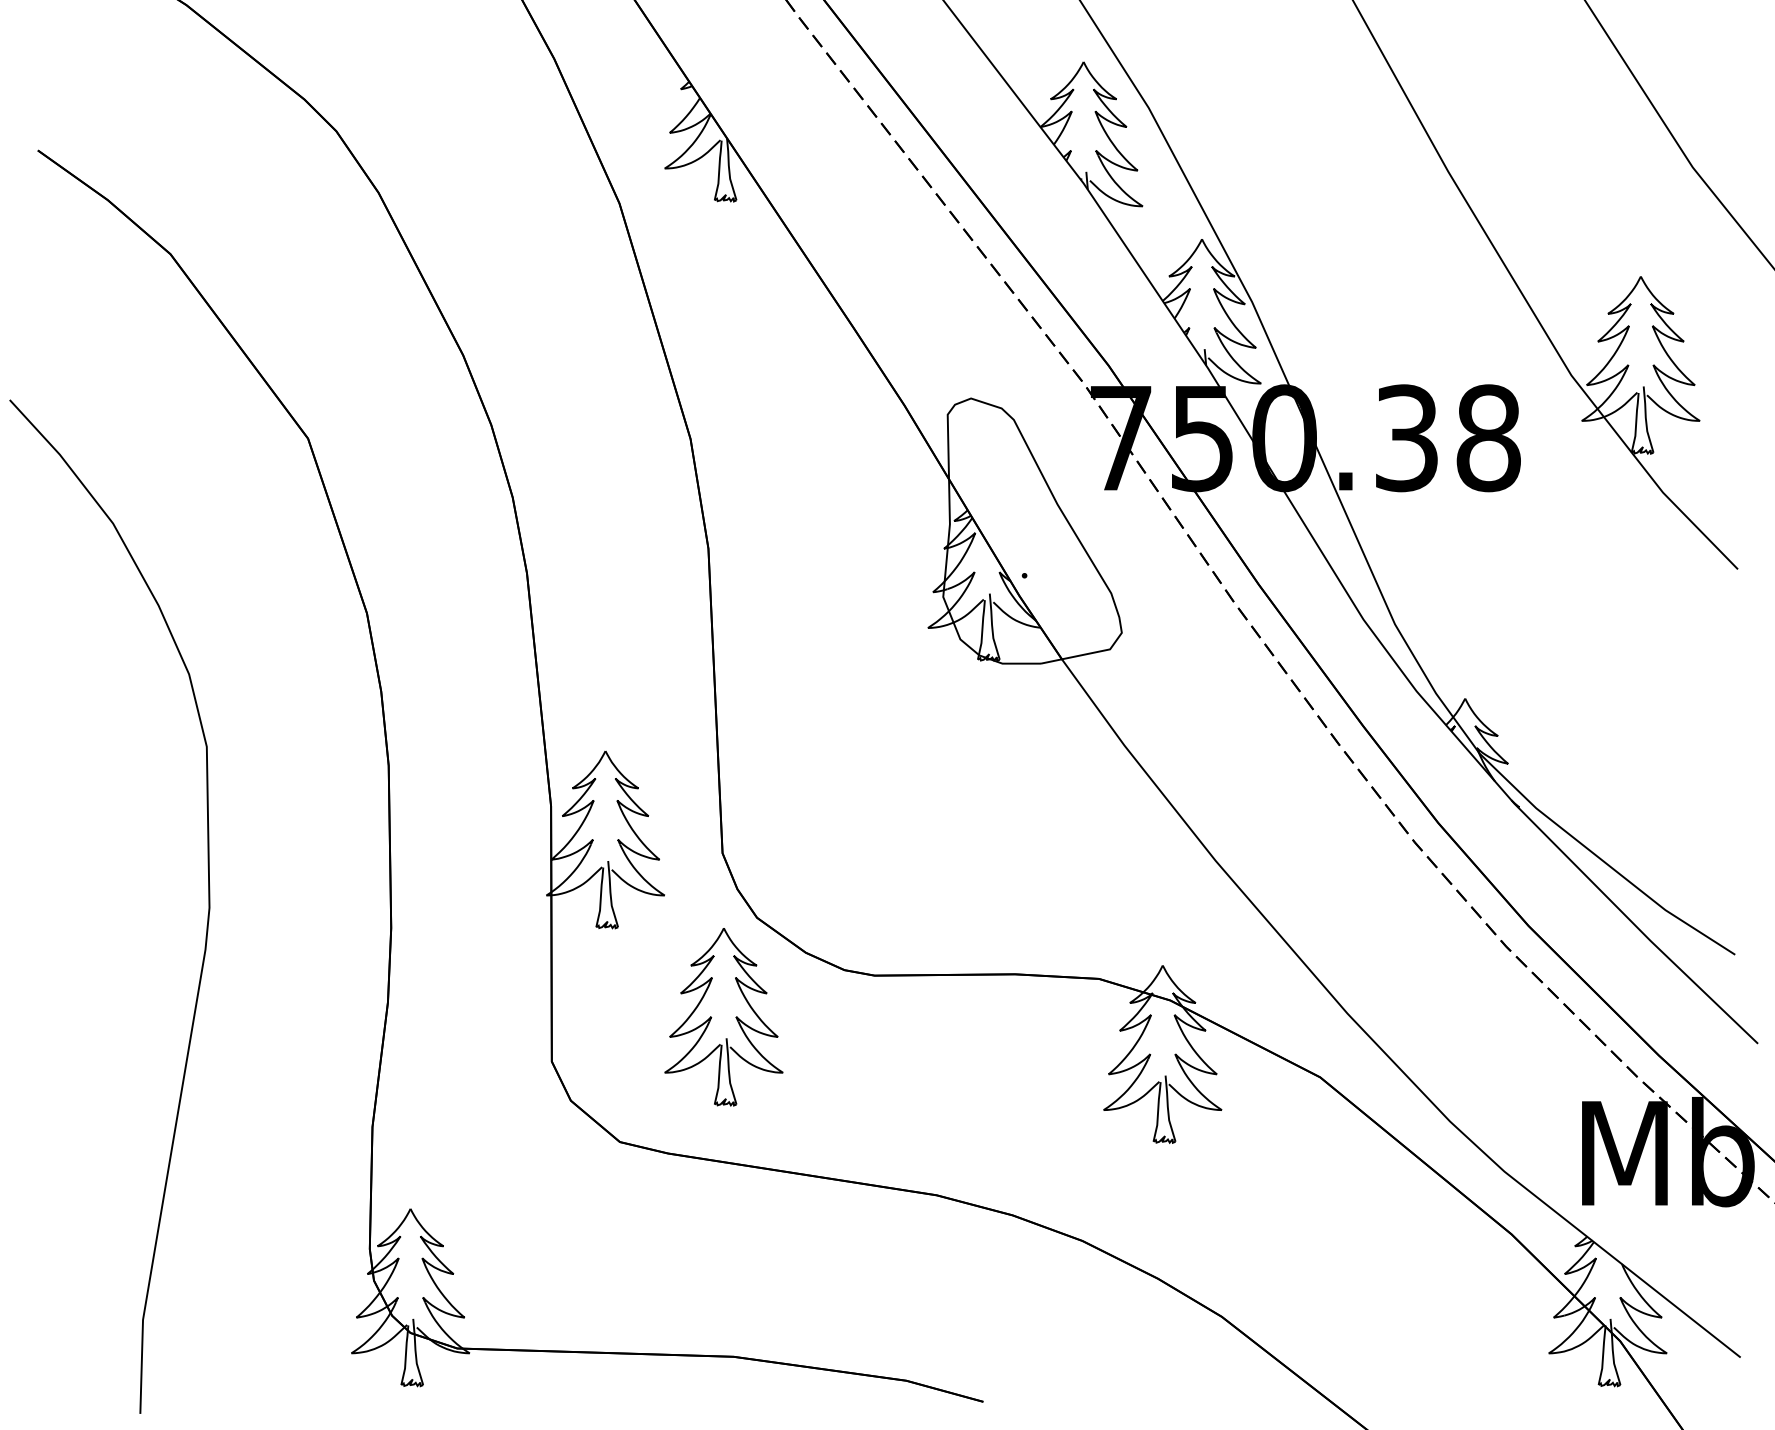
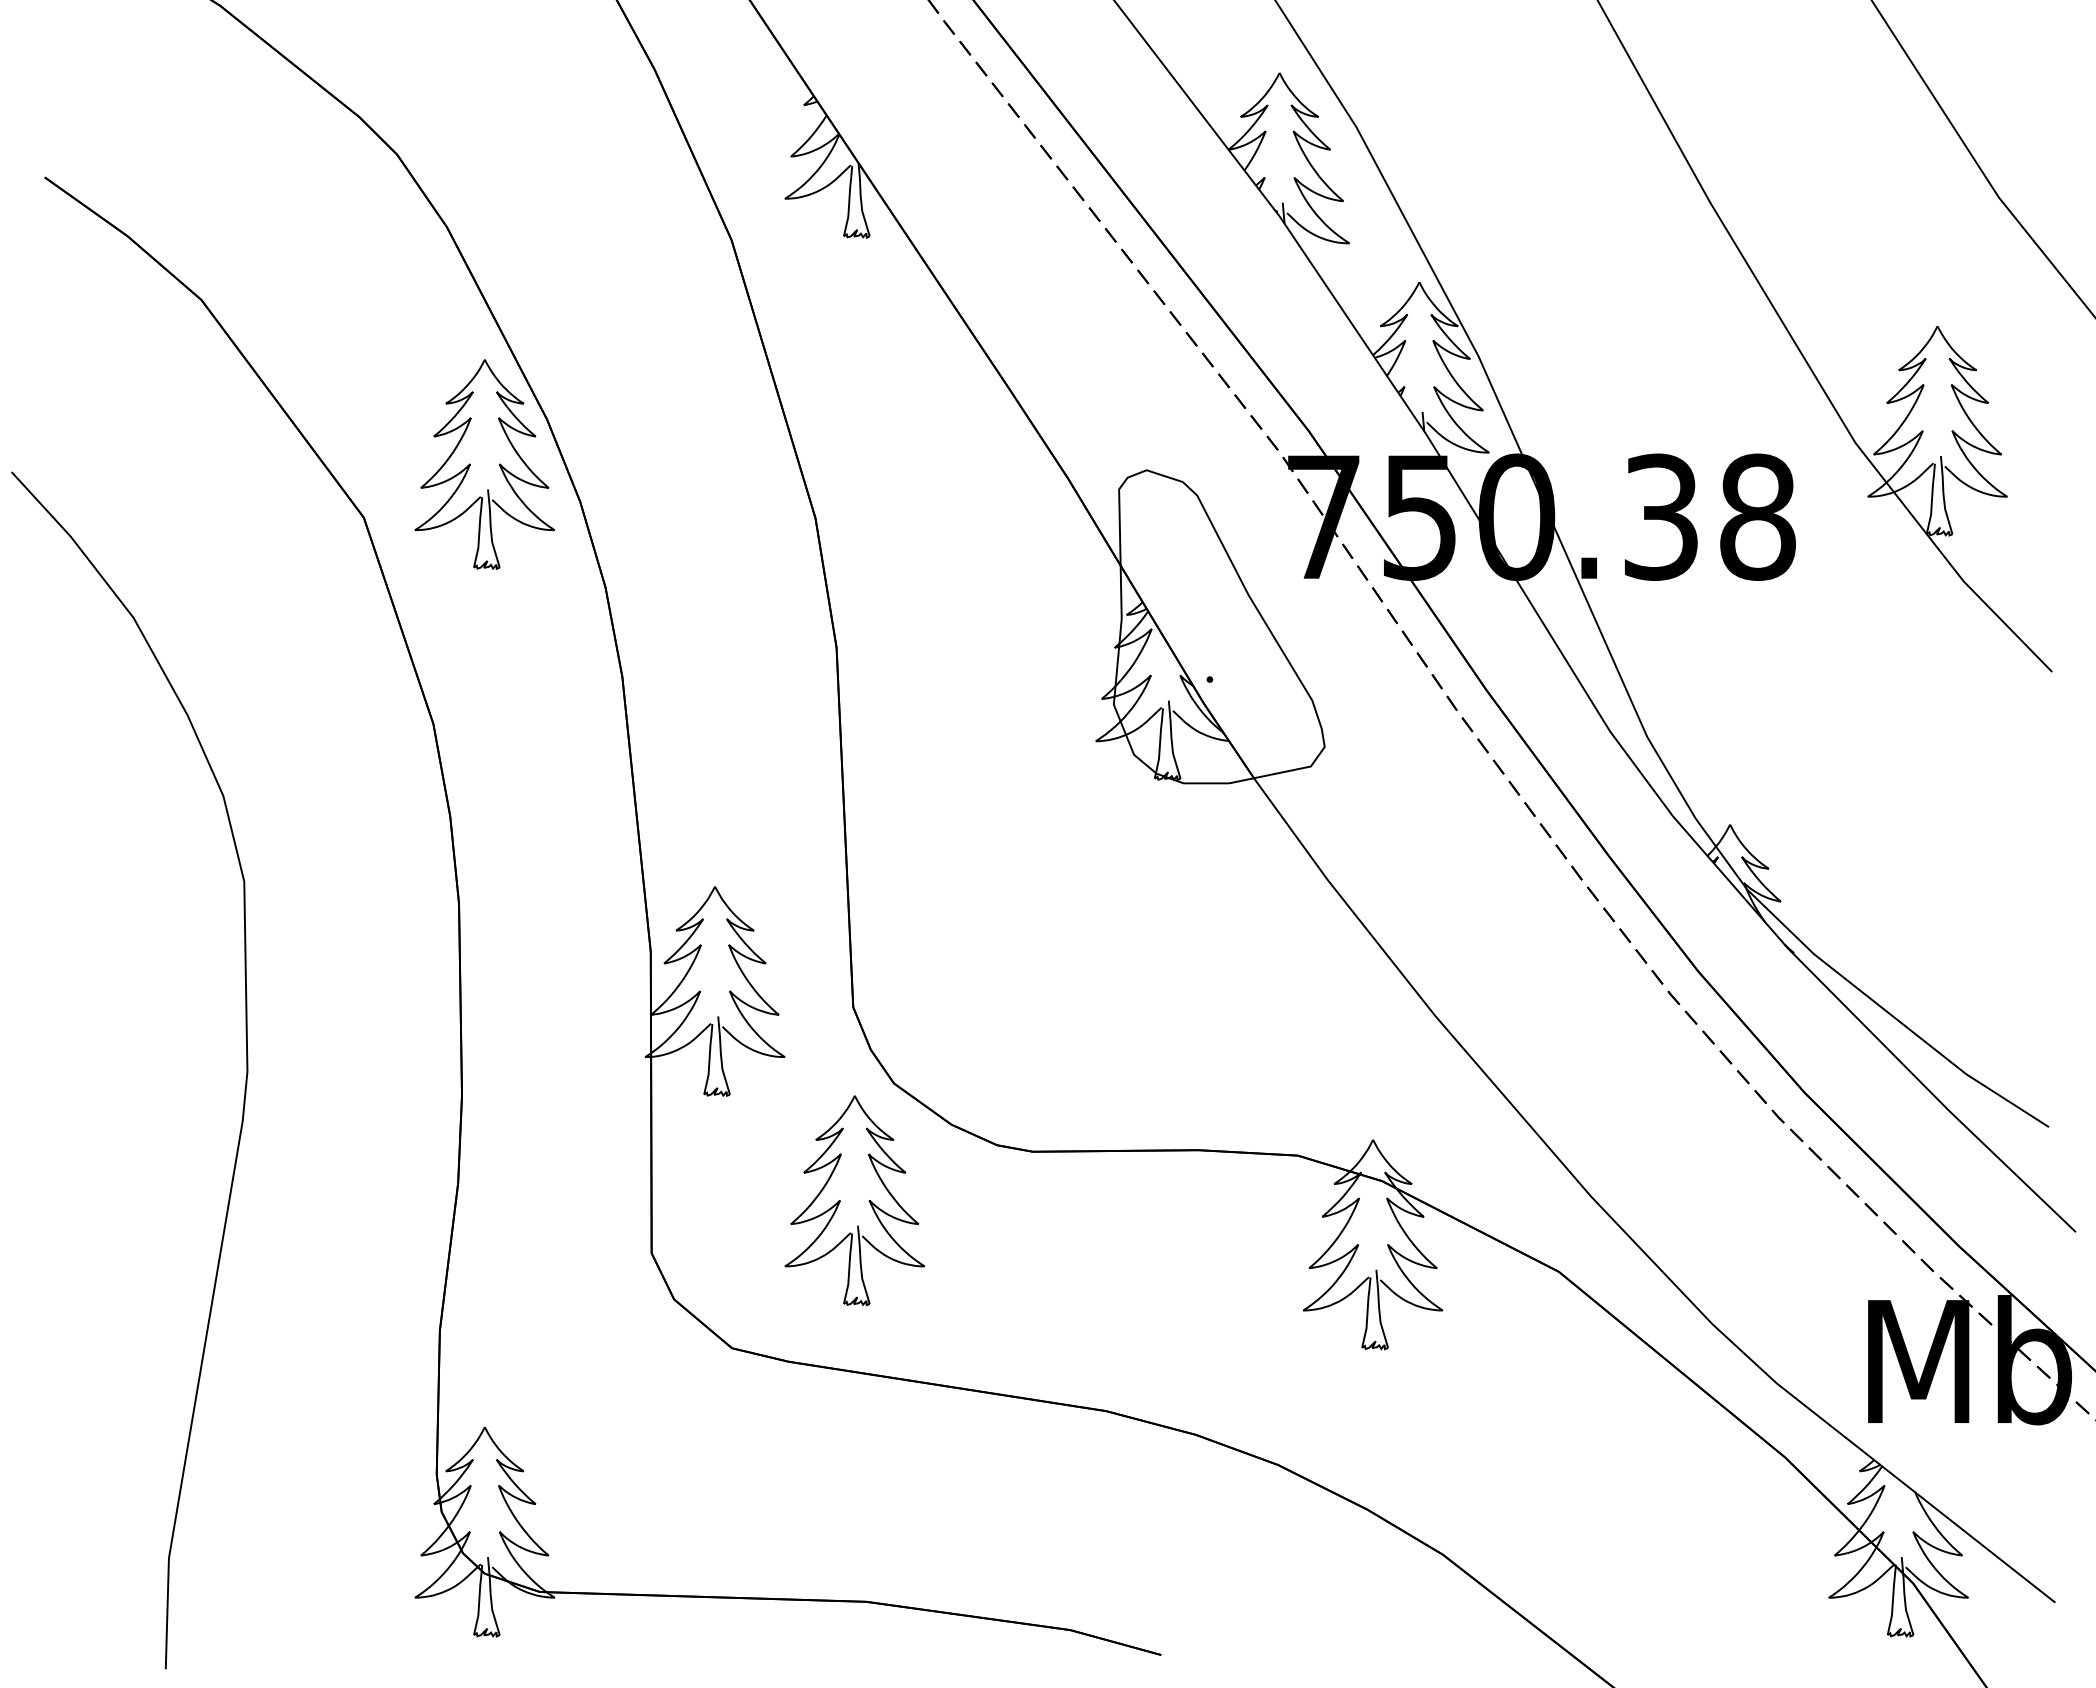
part: (410, 393) -> (484, 464), added

